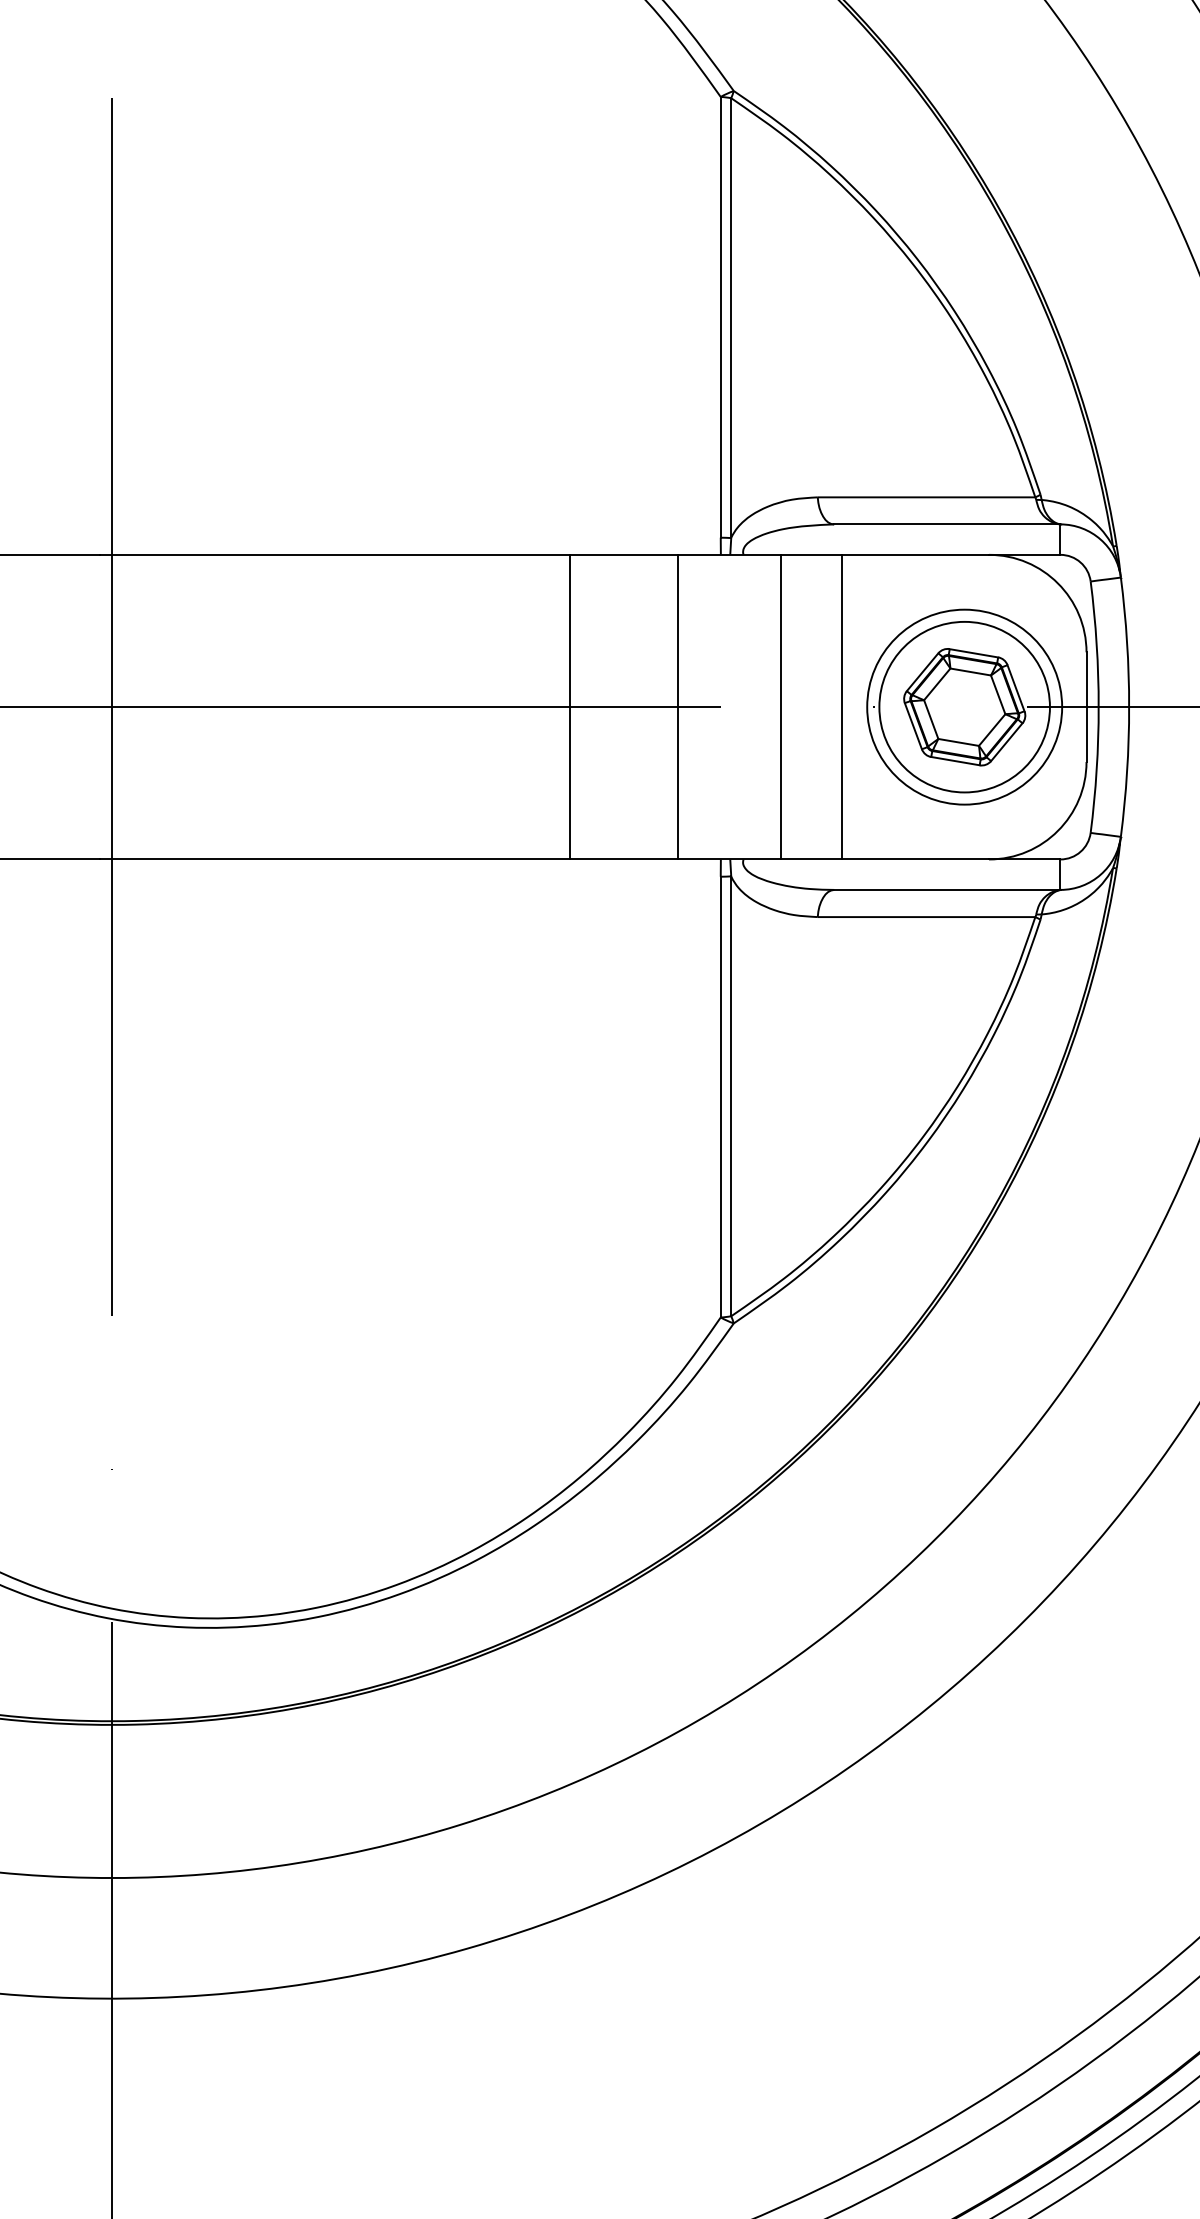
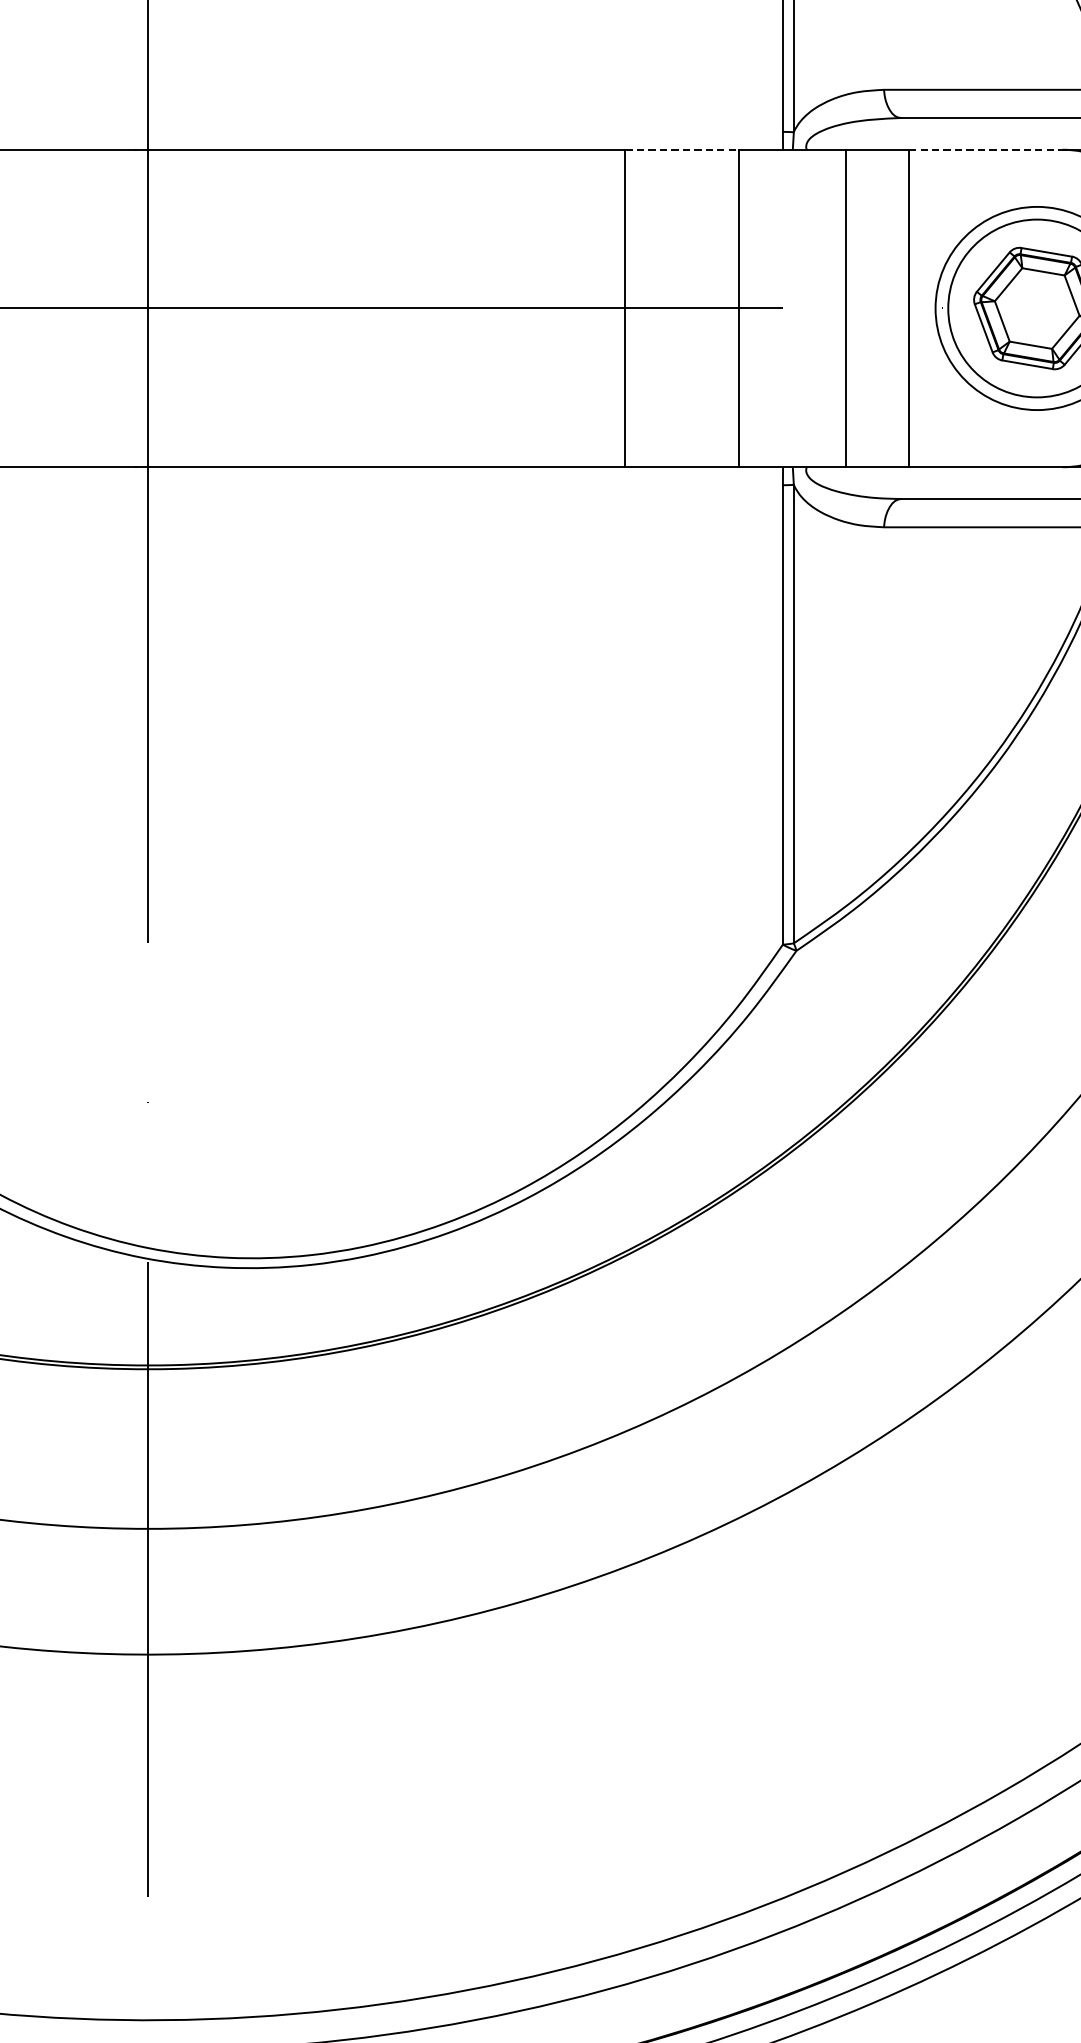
line: (624, 554) -> (682, 149), solid -> dashed
line: (915, 554) -> (985, 149), solid -> dashed

